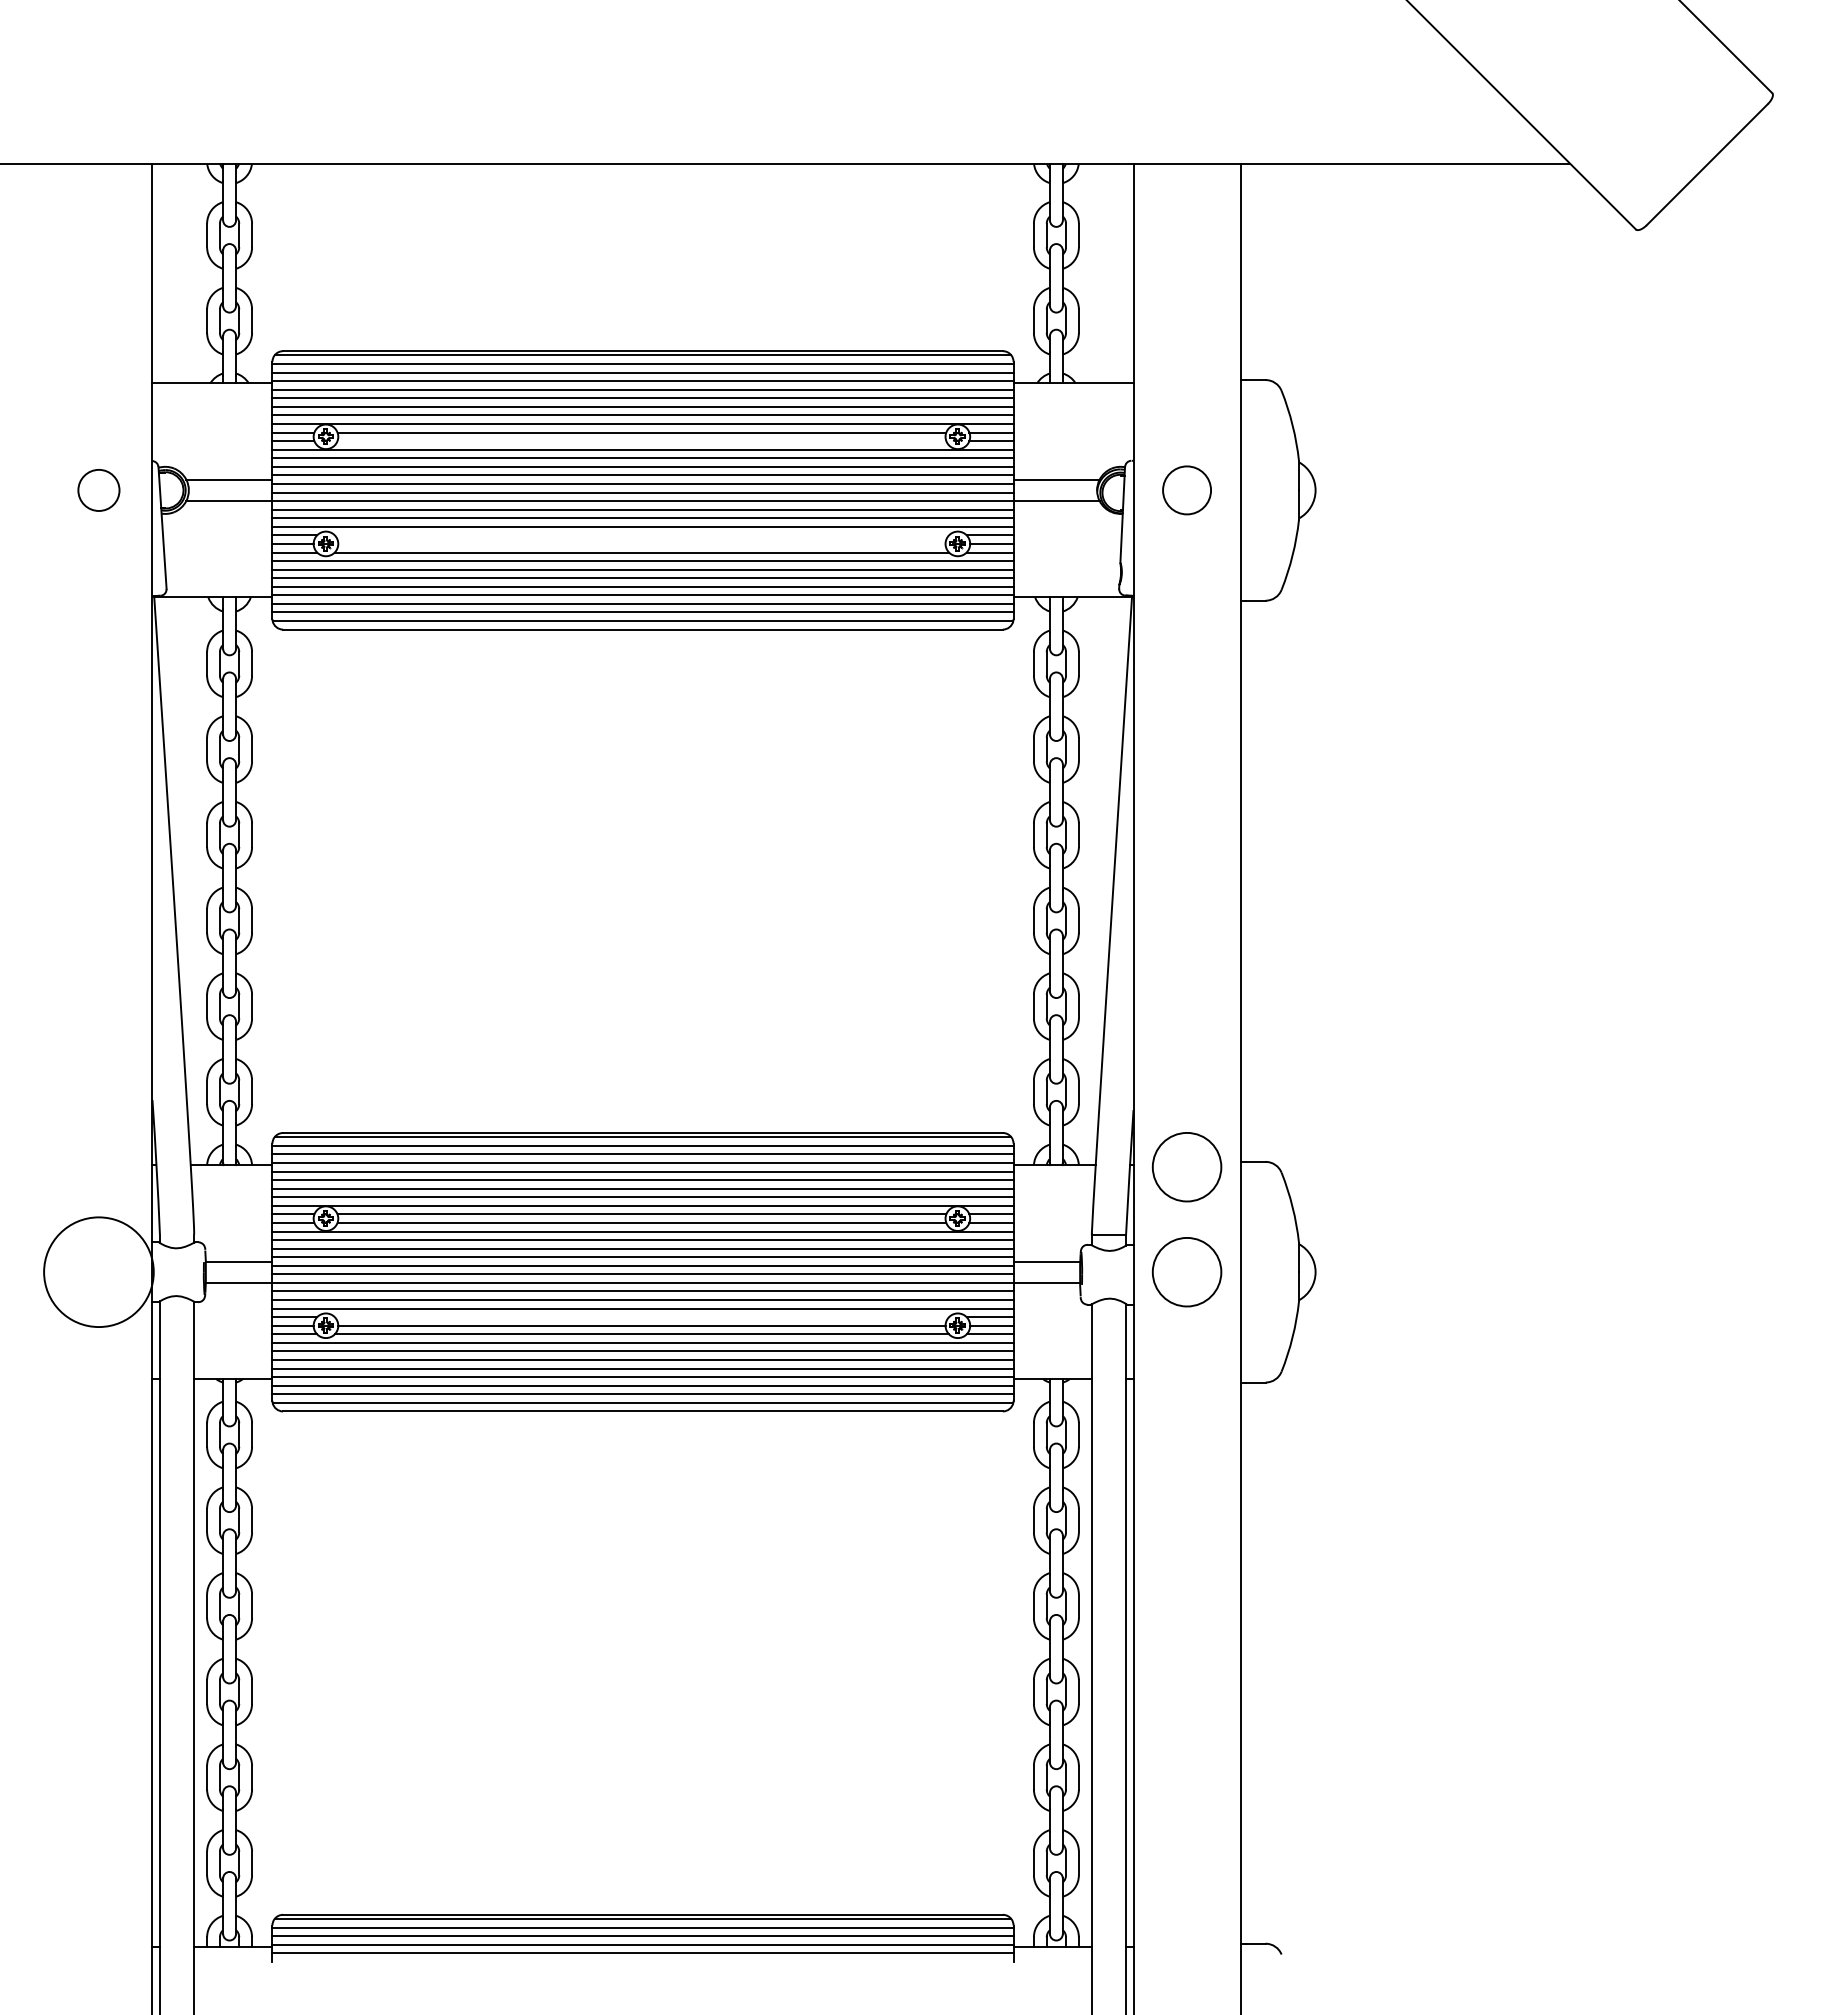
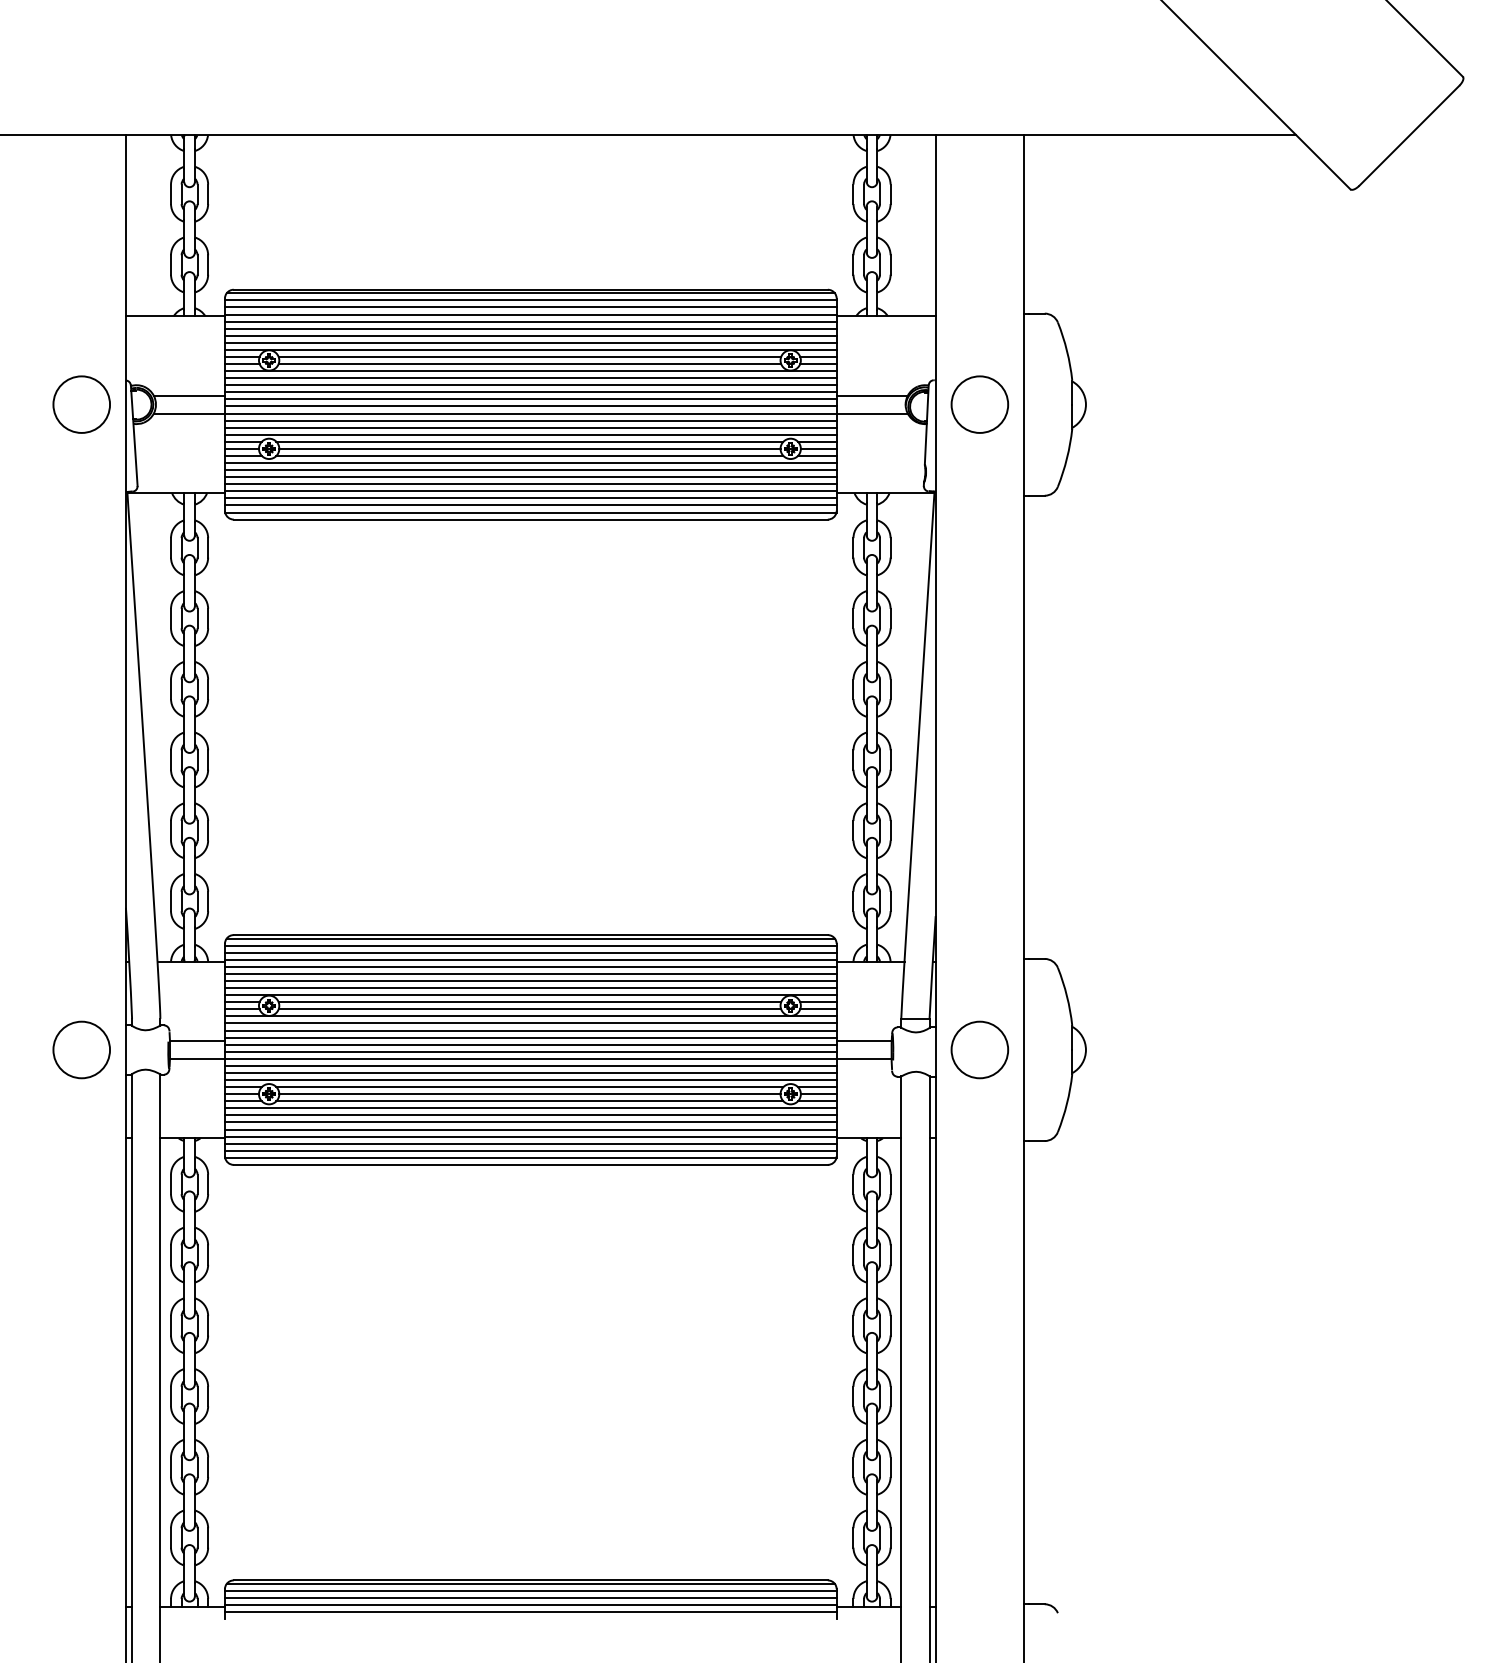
line: (641, 441) -> (529, 364), added
circle: (98, 490) -> (81, 404), size x1.67
circle: (1186, 490) -> (979, 404), size x1.43
line: (641, 535) -> (529, 441), added
line: (641, 543) -> (529, 448), added
circle: (1186, 1167) -> (979, 963), removed
circle: (98, 1271) -> (81, 1049), size x0.62
line: (641, 1317) -> (529, 1087), added

